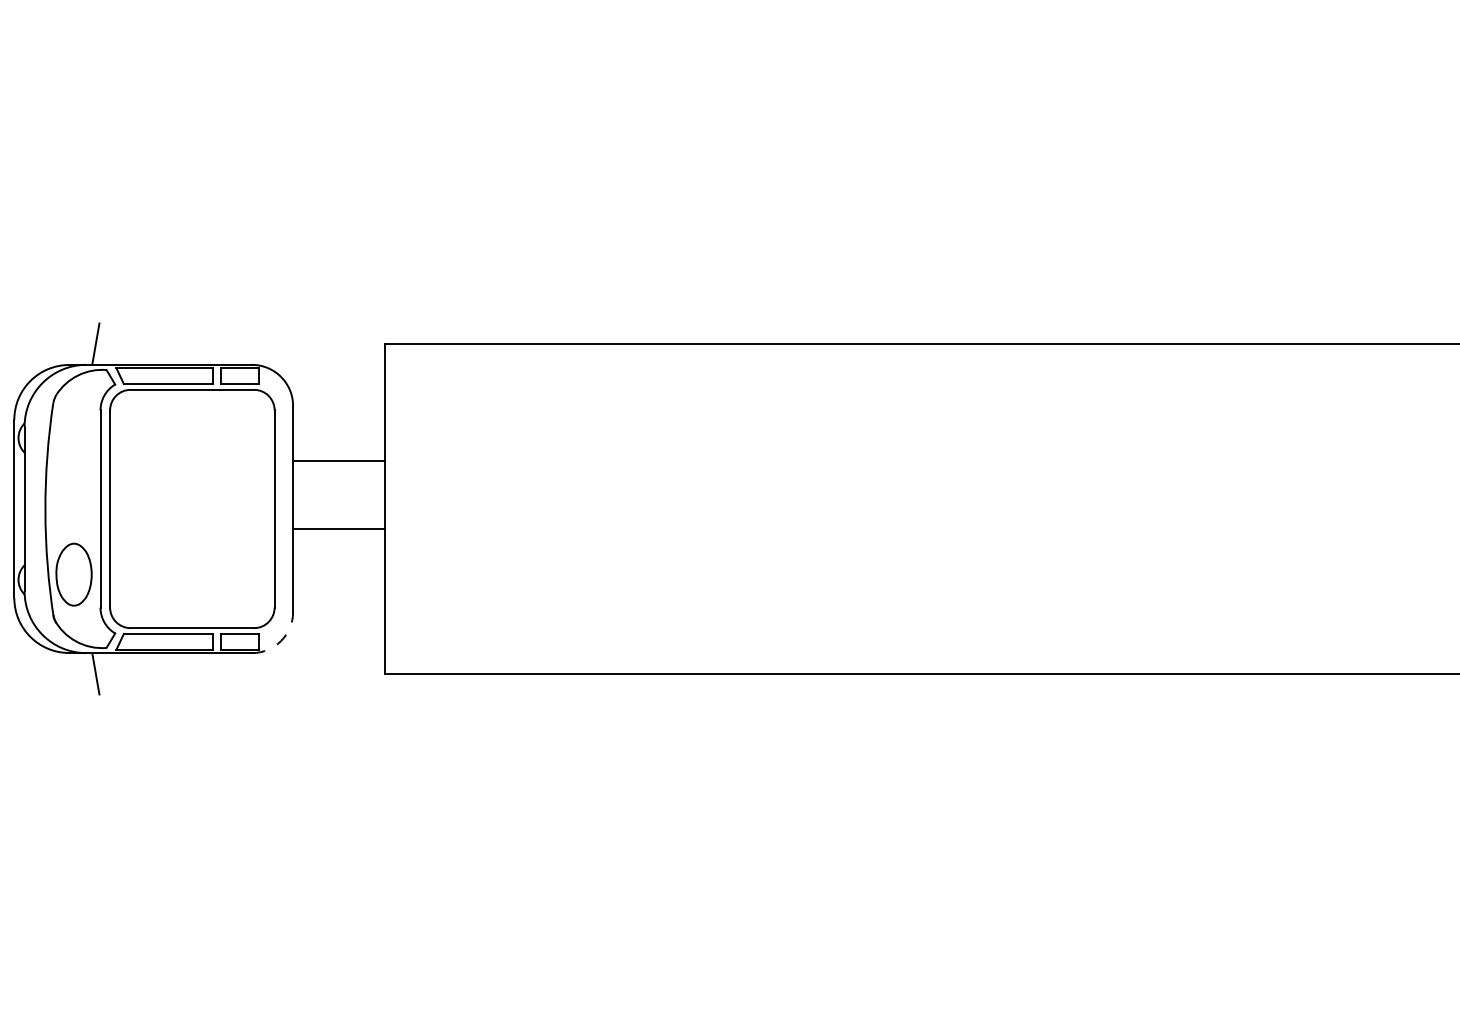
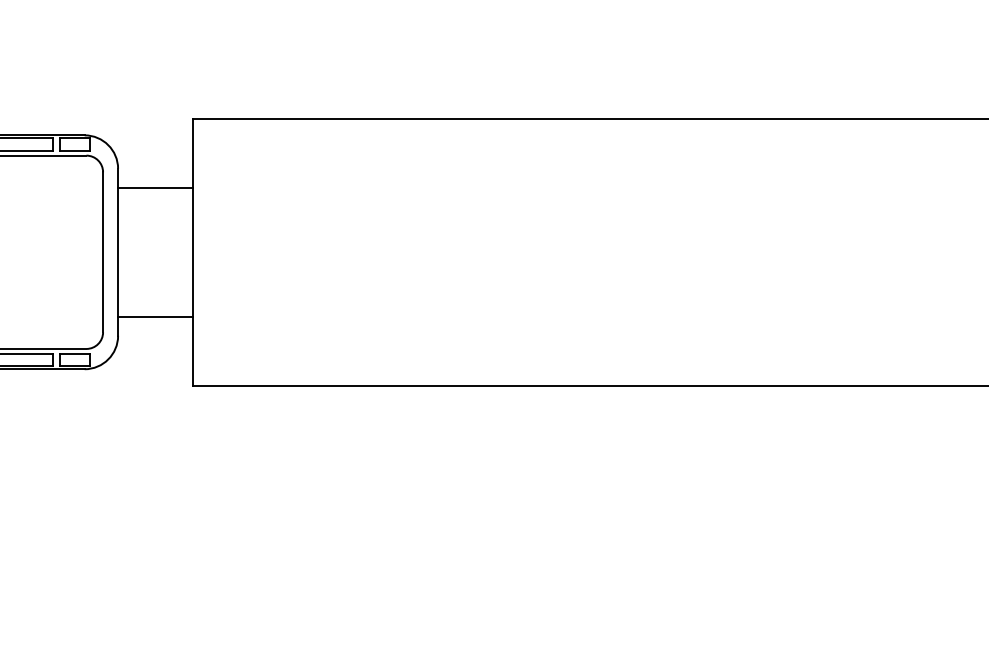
line: (338, 460) -> (154, 187), moved
line: (338, 529) -> (154, 316), moved
arc: (281, 641) -> (108, 359), dashed -> solid

